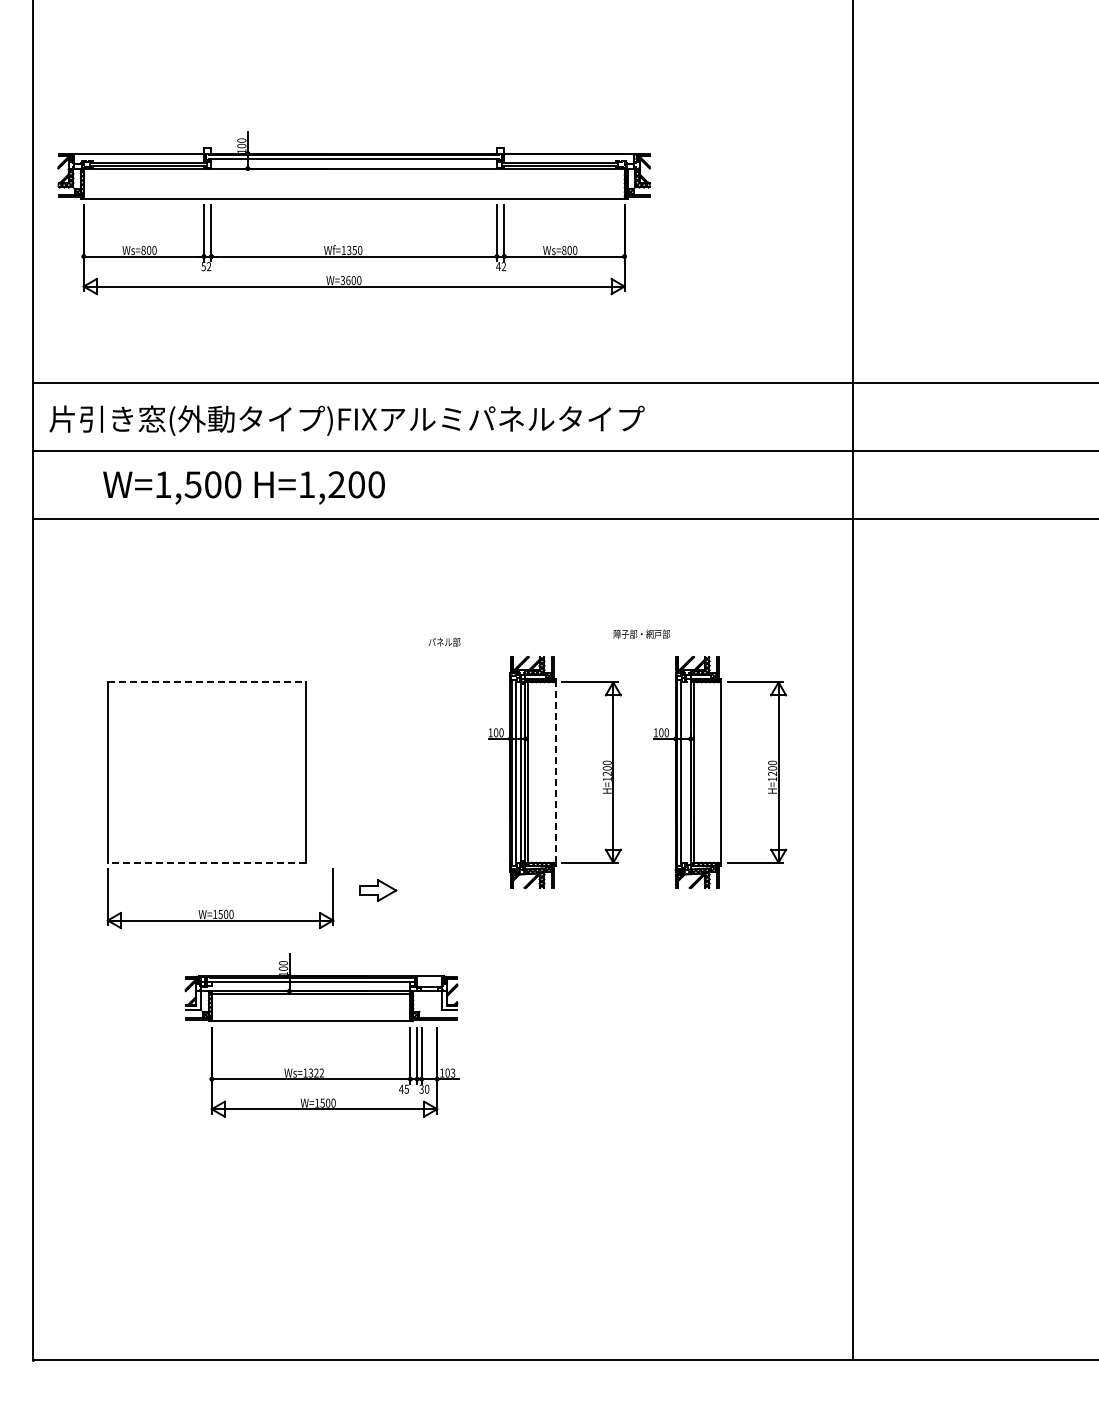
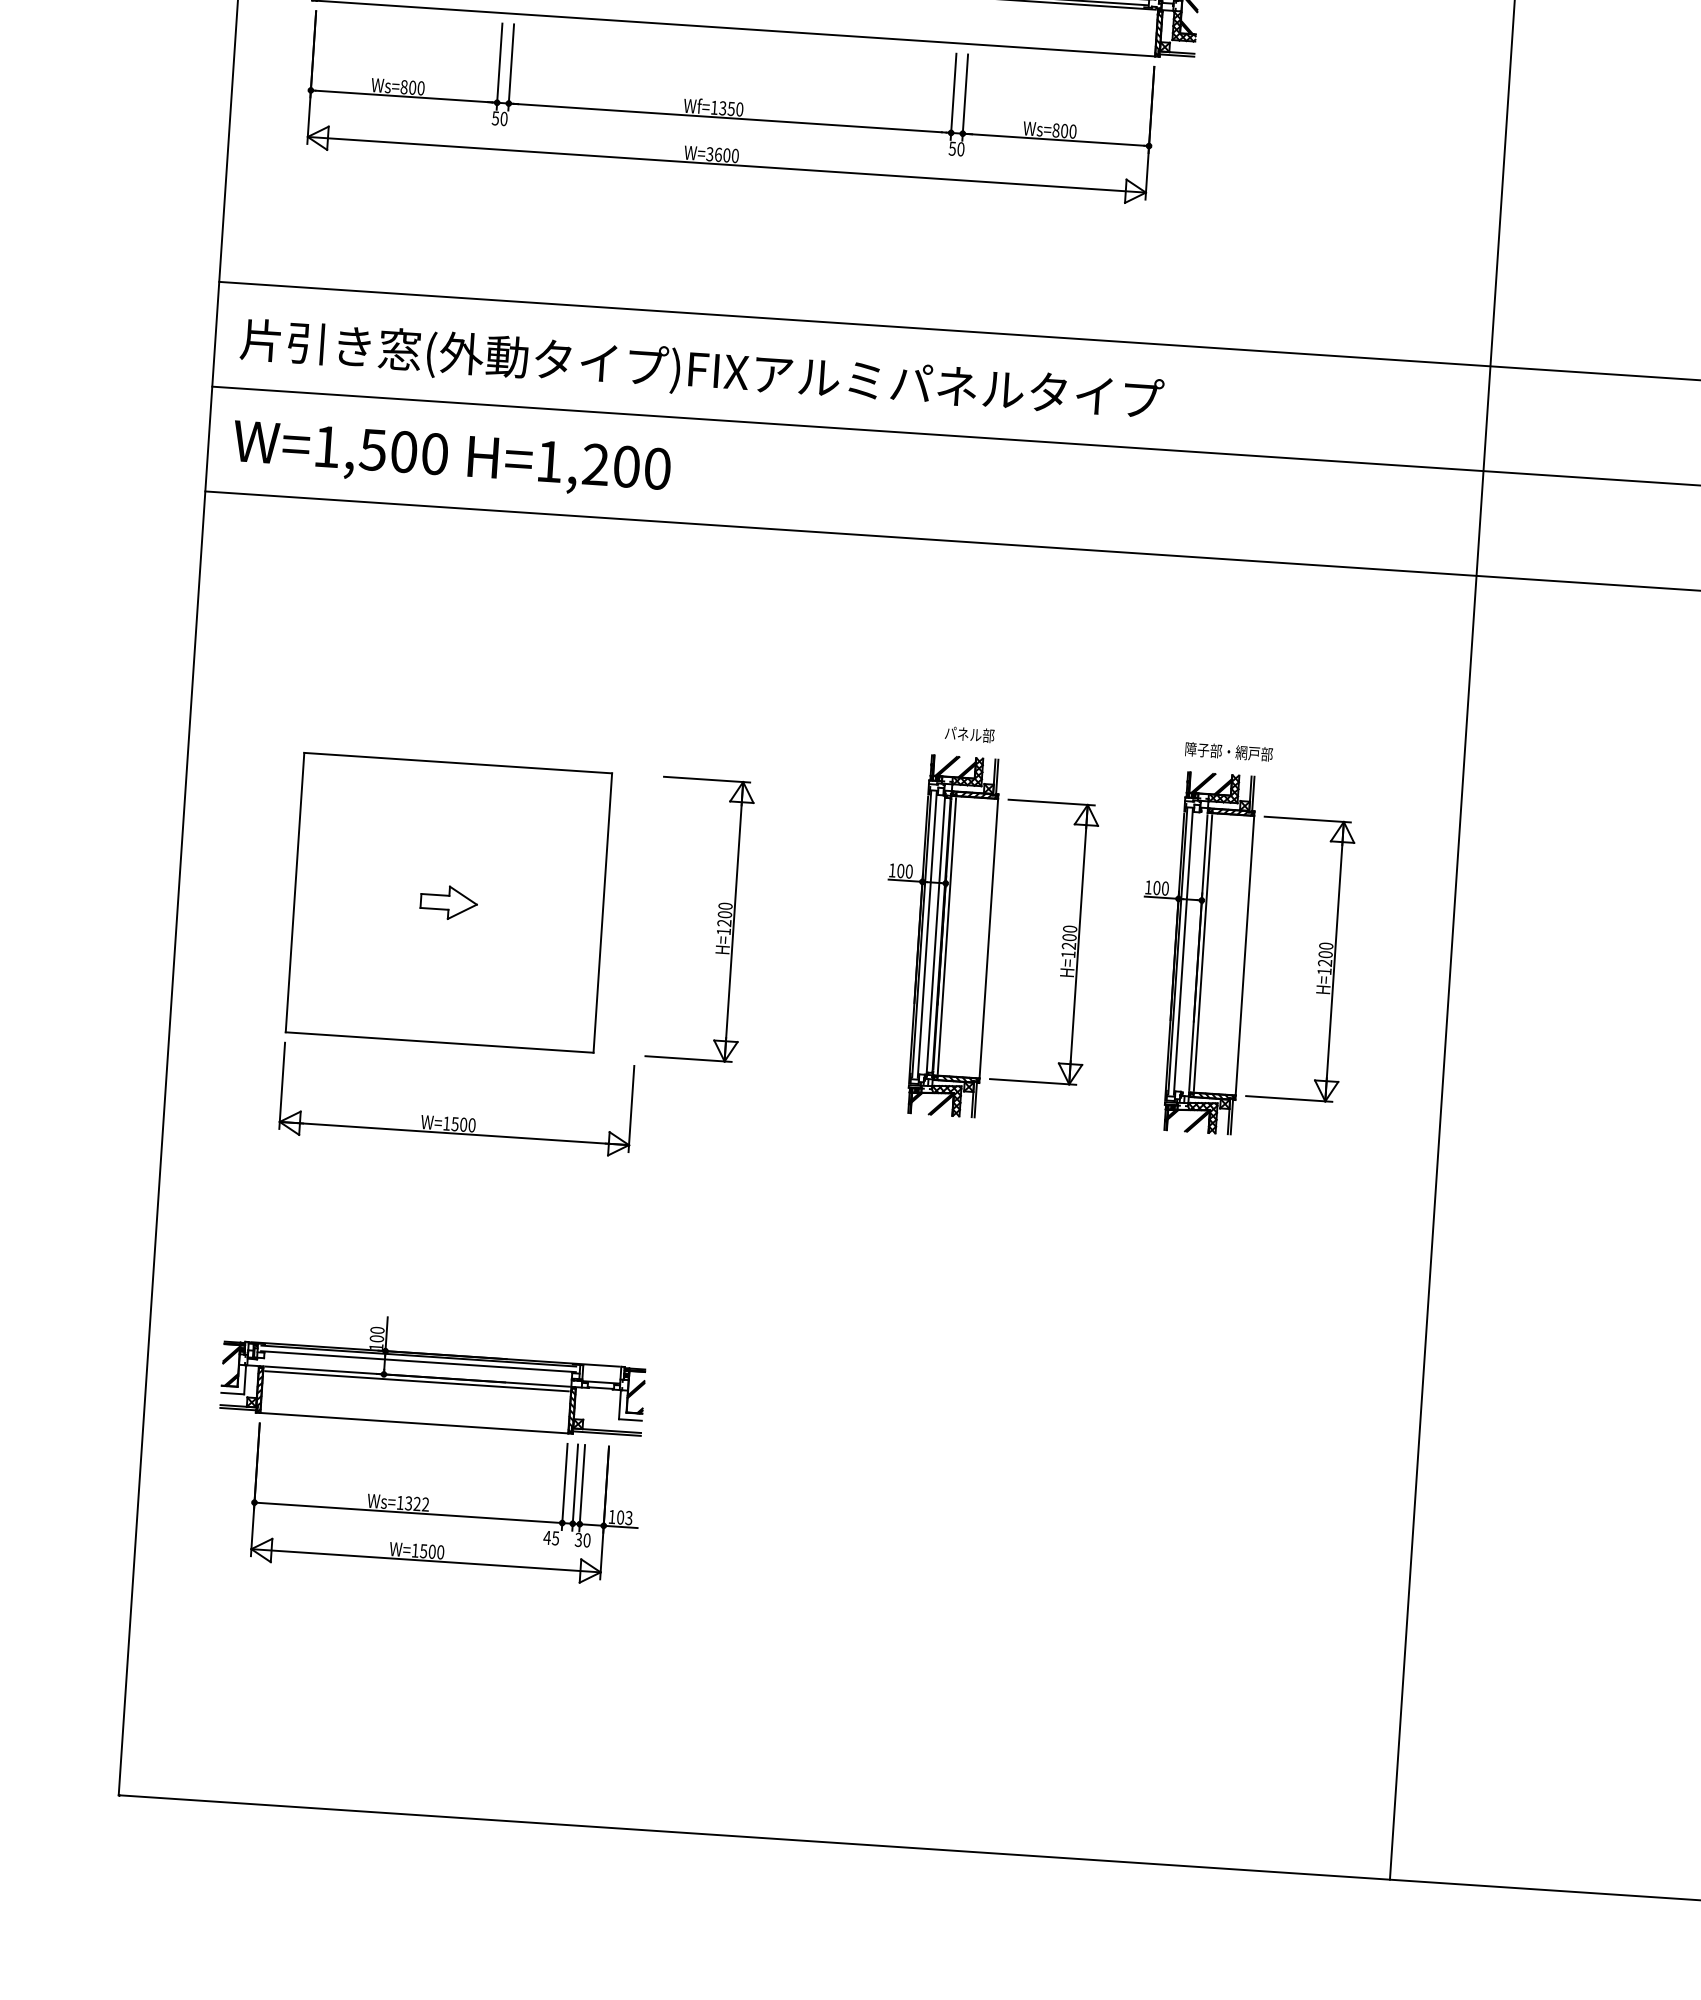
text: (209, 266) -> (504, 118), 52 -> 50
text: (501, 266) -> (957, 148), 42 -> 50
text: (243, 487) -> (450, 459), moved
text: (641, 633) -> (1228, 750), moved
text: (444, 641) -> (969, 733), moved
line: (207, 682) -> (458, 763), dashed -> solid
line: (555, 772) -> (988, 938), dashed -> solid
part: (380, 773) -> (717, 922), added
line: (206, 862) -> (438, 1042), dashed -> solid
part: (378, 890) -> (449, 902), moved
part: (321, 1021) -> (430, 1424), moved

